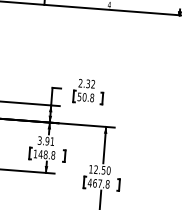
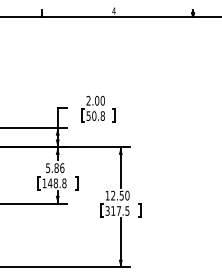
text: (90, 83) -> (99, 100), 2.32 -> 2.00
text: (46, 140) -> (55, 167), 3.91 -> 5.86
text: (98, 183) -> (117, 210), 467.8 -> 317.5

